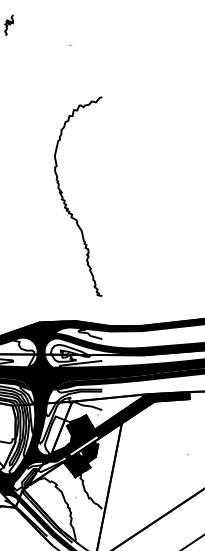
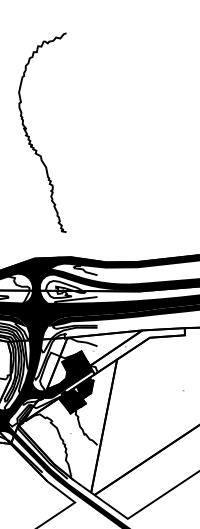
curve: (65, 200) -> (29, 136), moved
fill: (141, 415) -> (136, 351), removed

